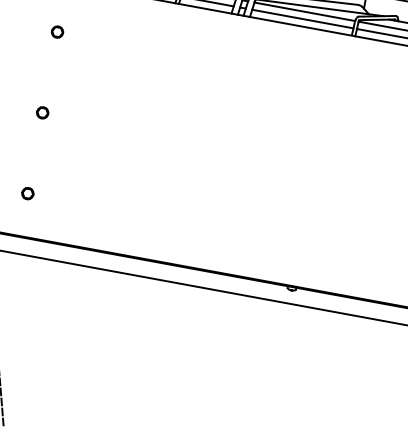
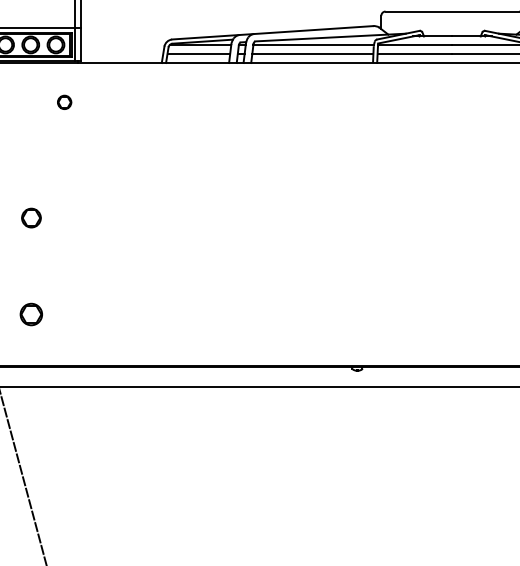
part: (57, 31) -> (64, 101), moved
circle: (42, 112) -> (31, 217), size x1.4
circle: (27, 193) -> (31, 314), size x1.6

